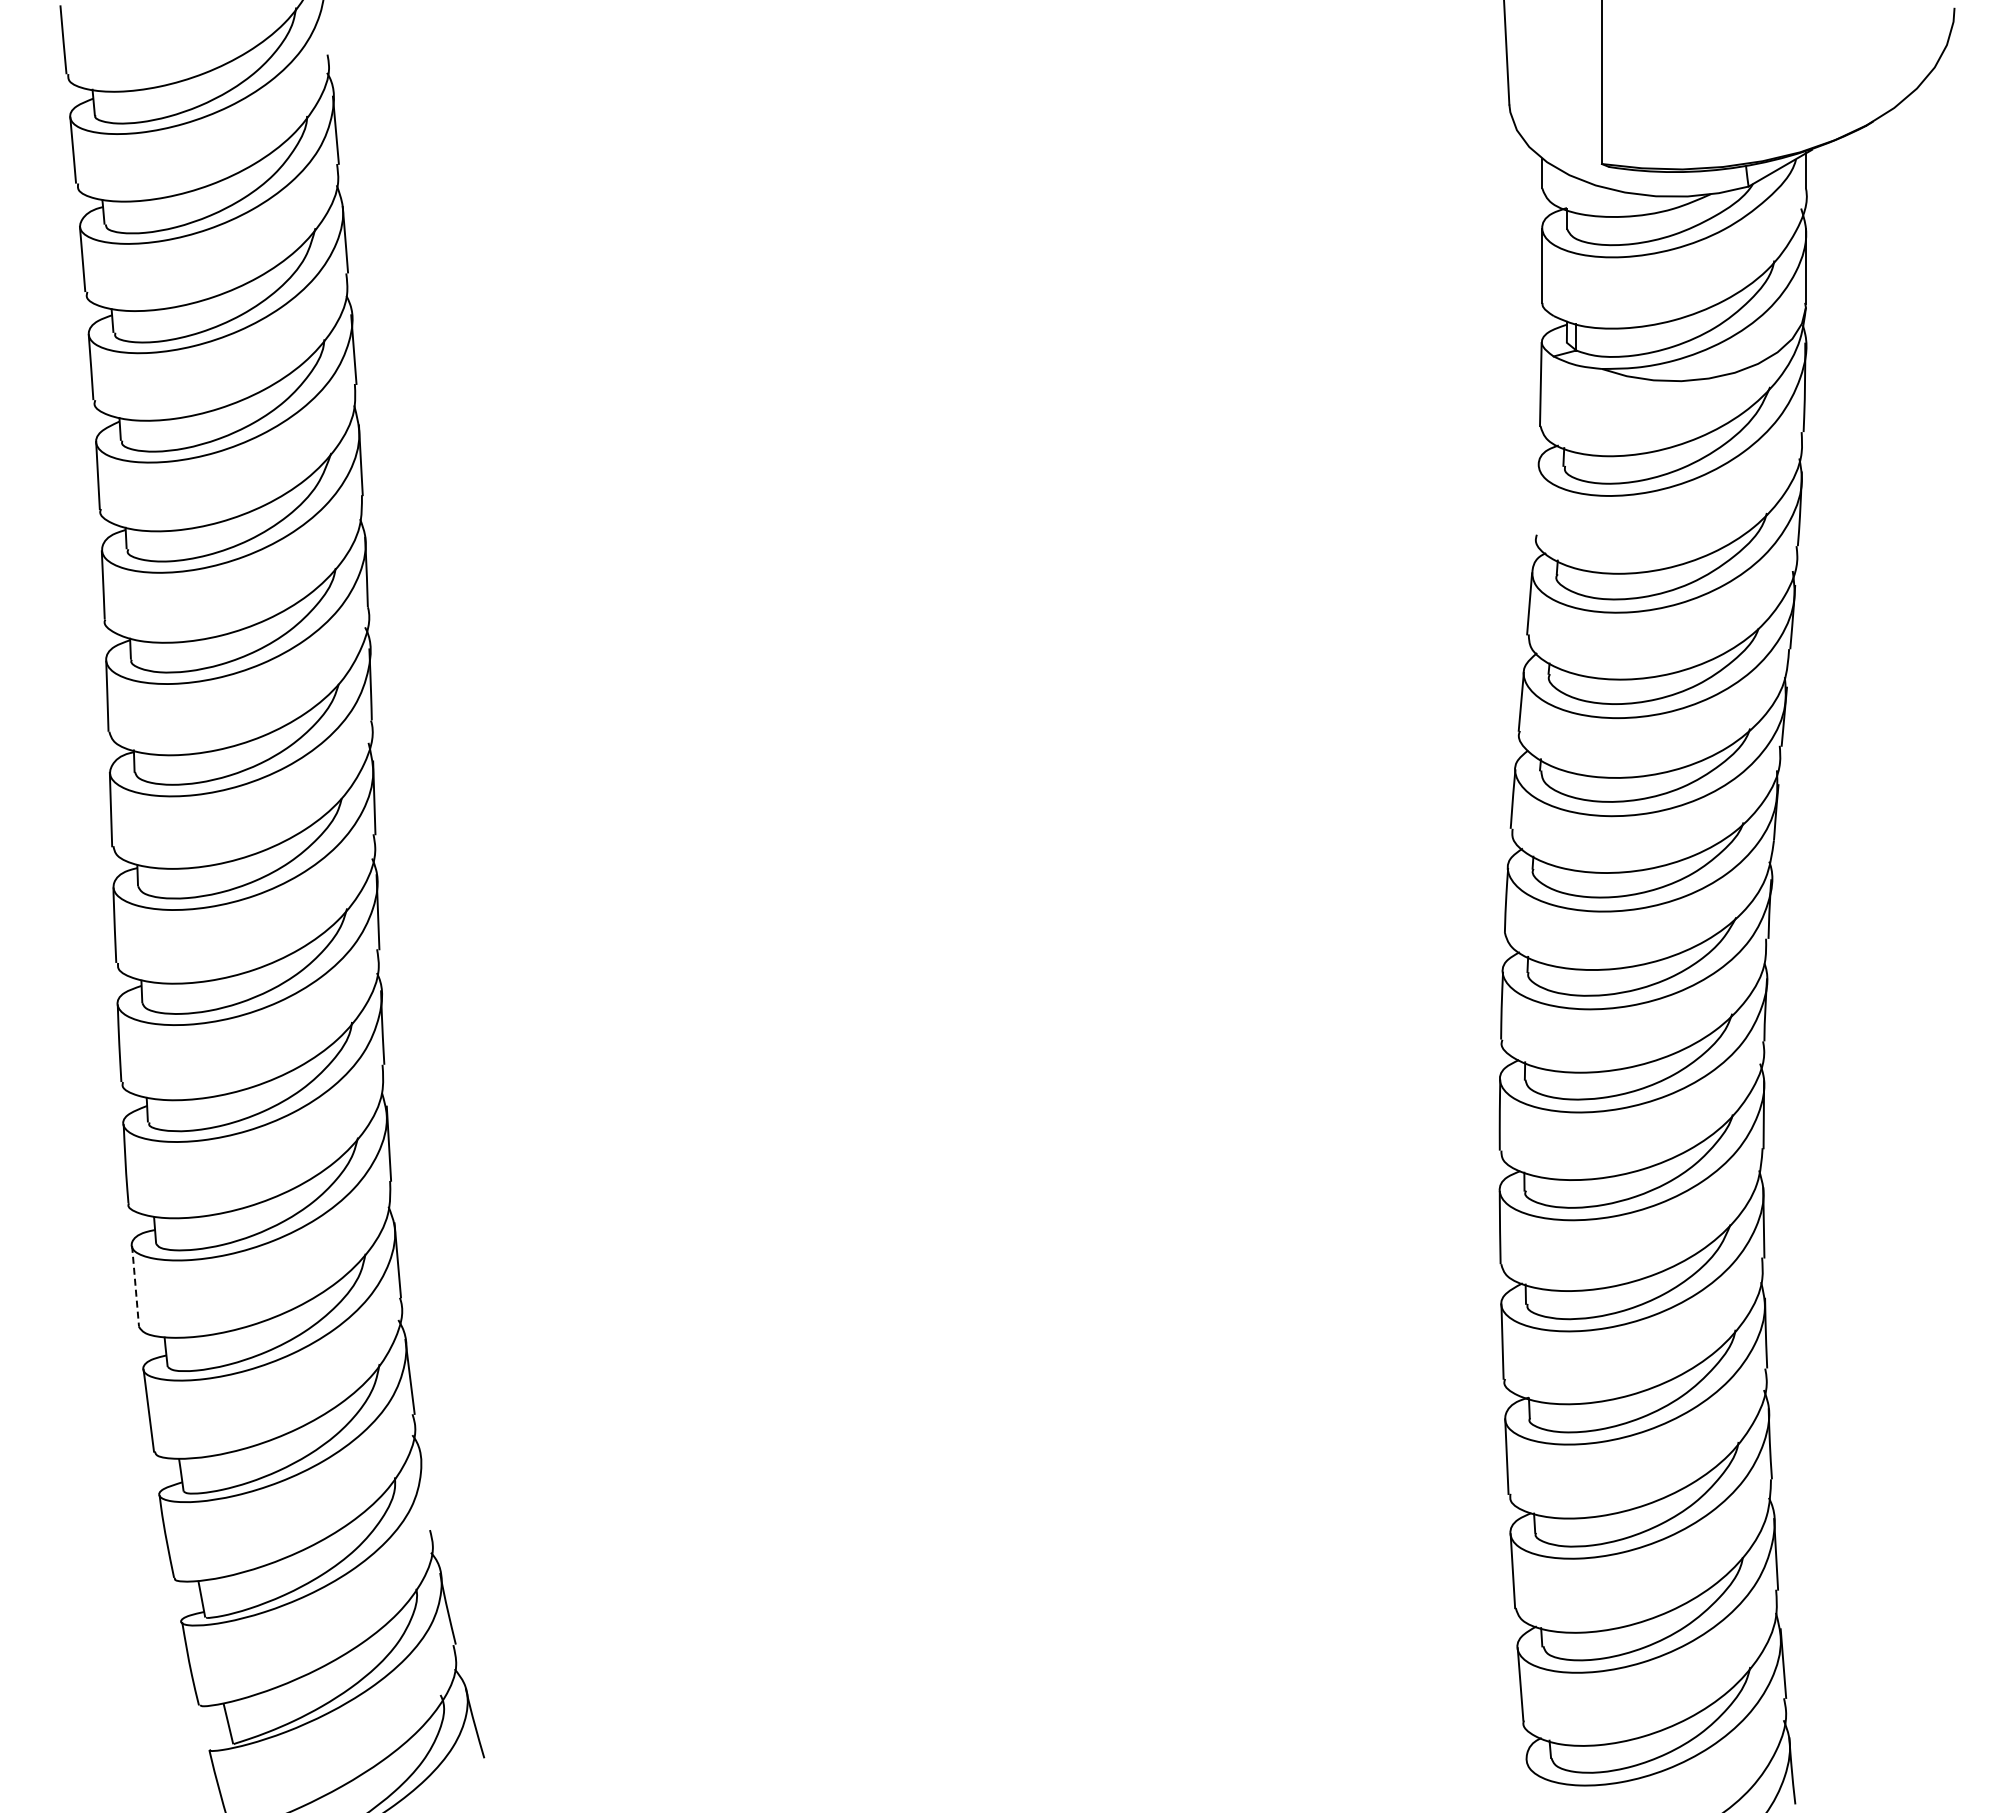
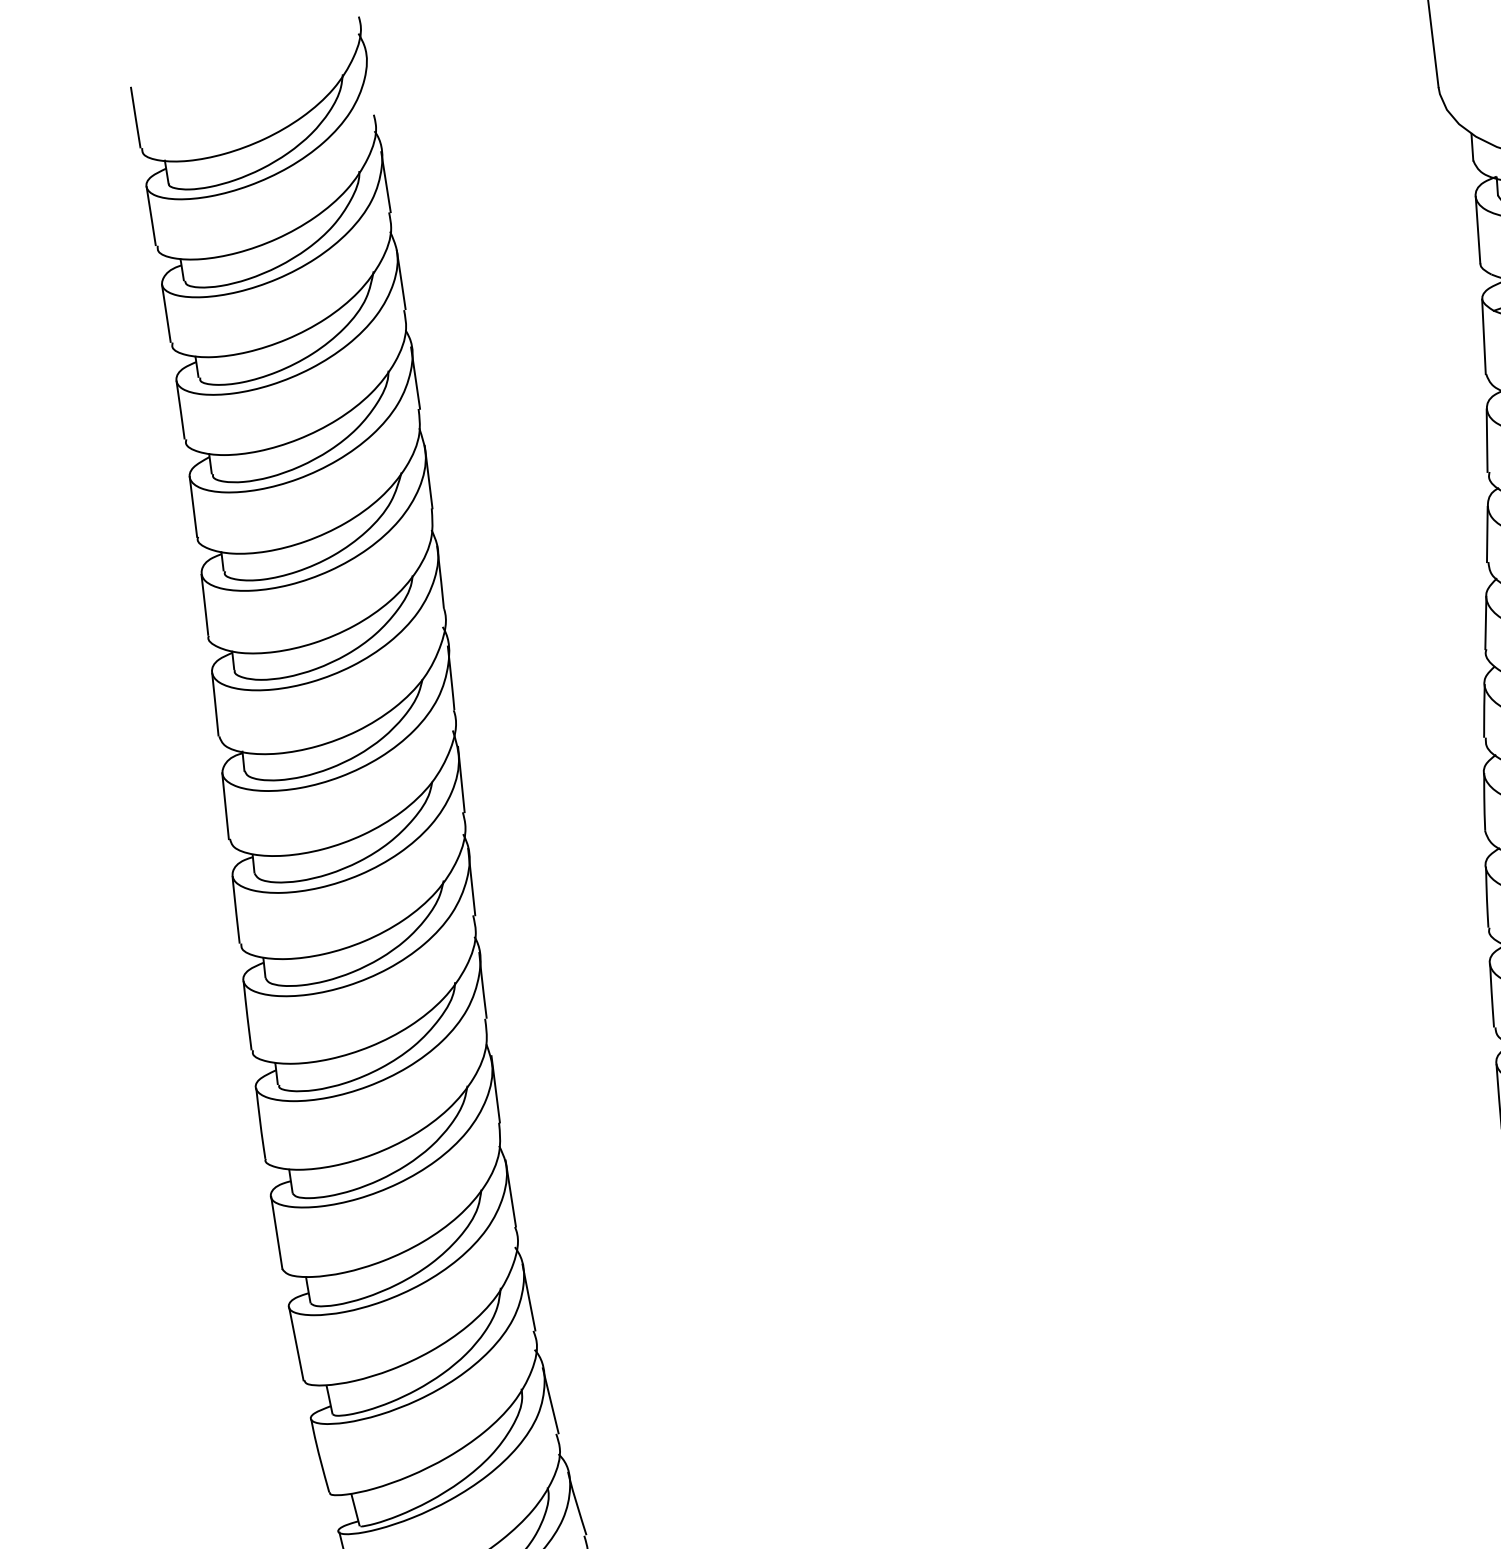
line: (1536, 499) -> (1487, 440), added
line: (135, 1286) -> (276, 1233), dashed -> solid
line: (426, 1492) -> (550, 1400), added

